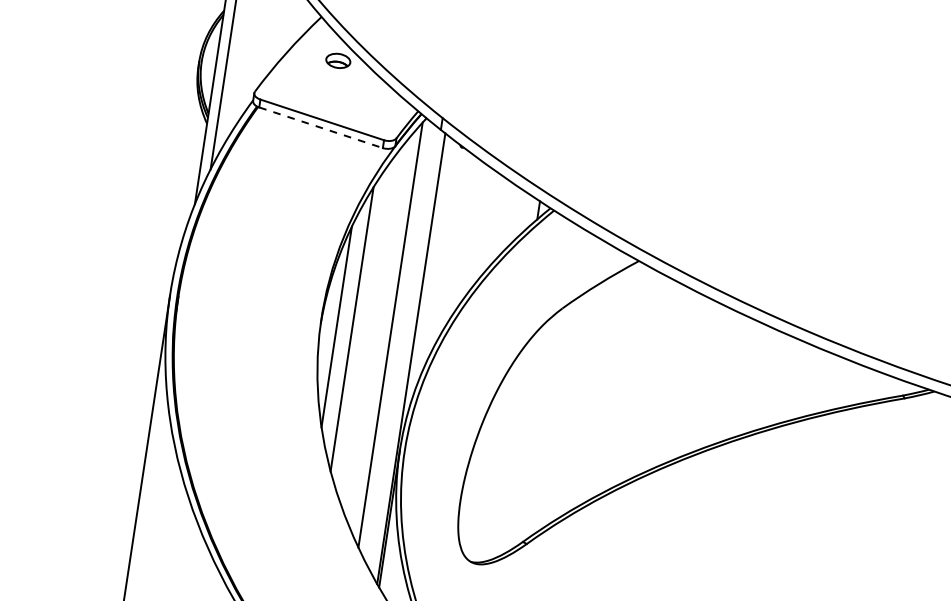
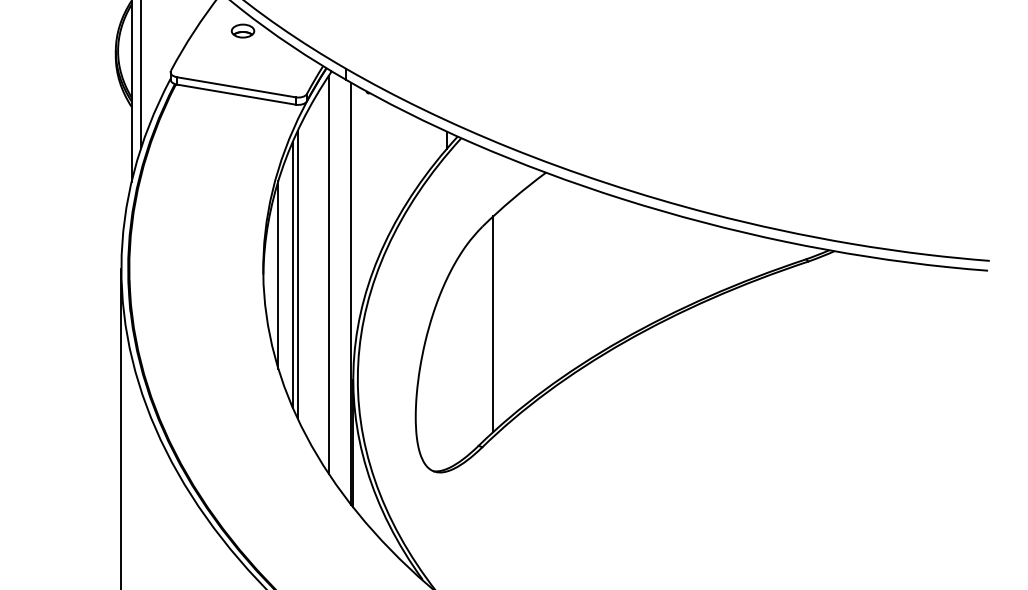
line: (321, 127) -> (236, 94), dashed -> solid
line: (357, 329) -> (297, 274), added
line: (558, 414) -> (493, 324), added

